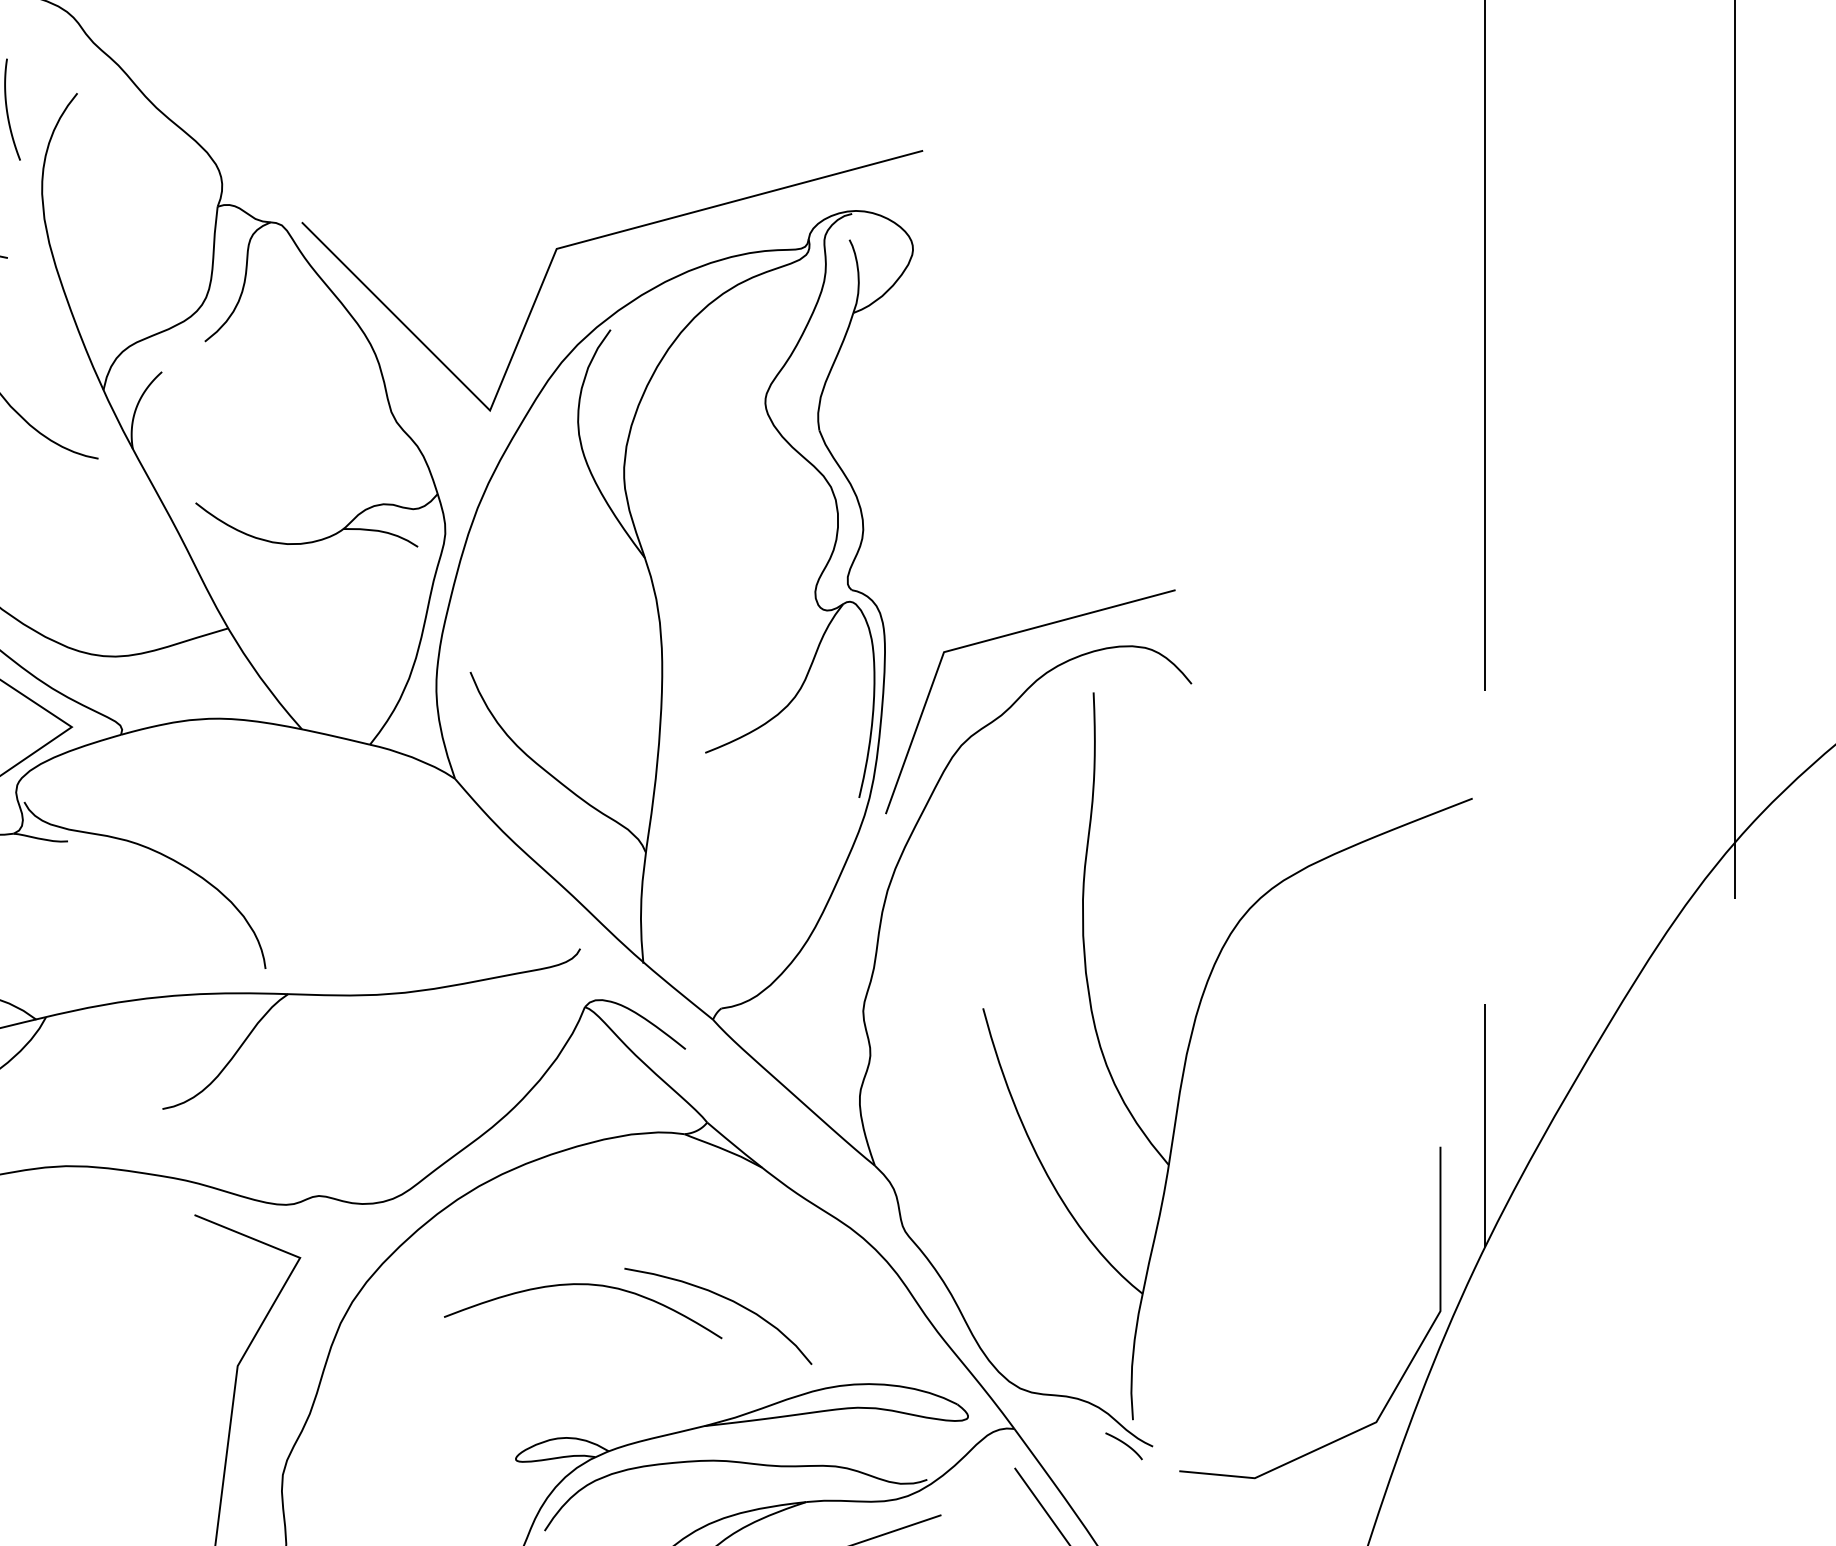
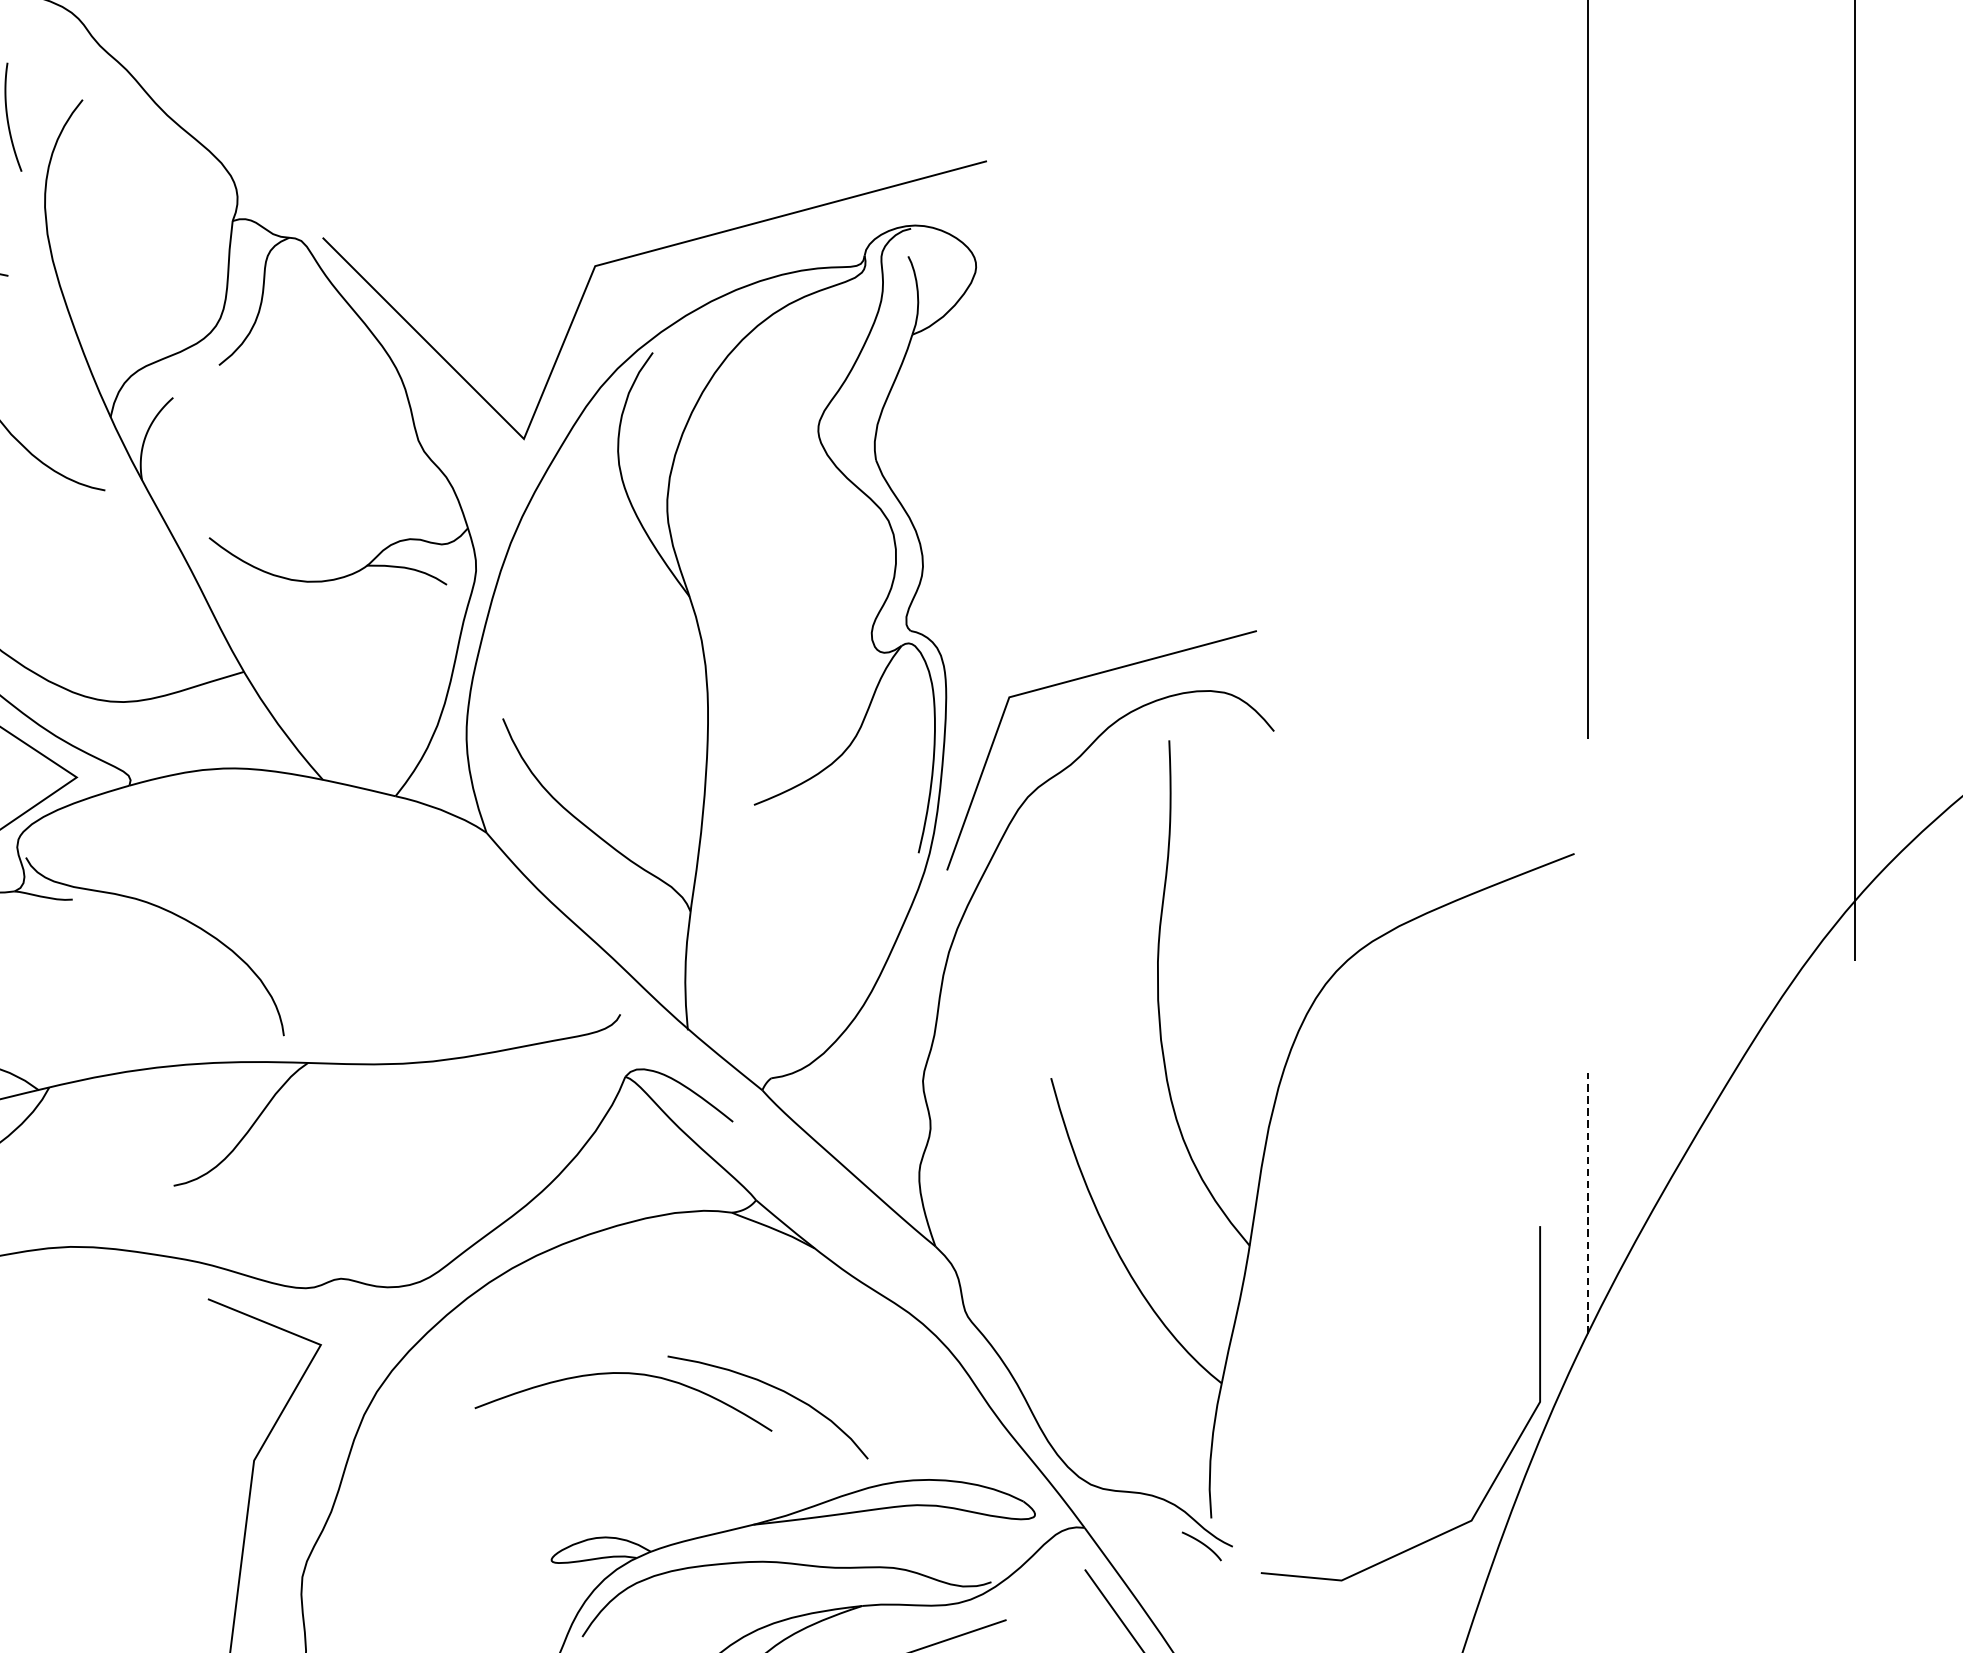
line: (1484, 1125) -> (1587, 1203), solid -> dashed

